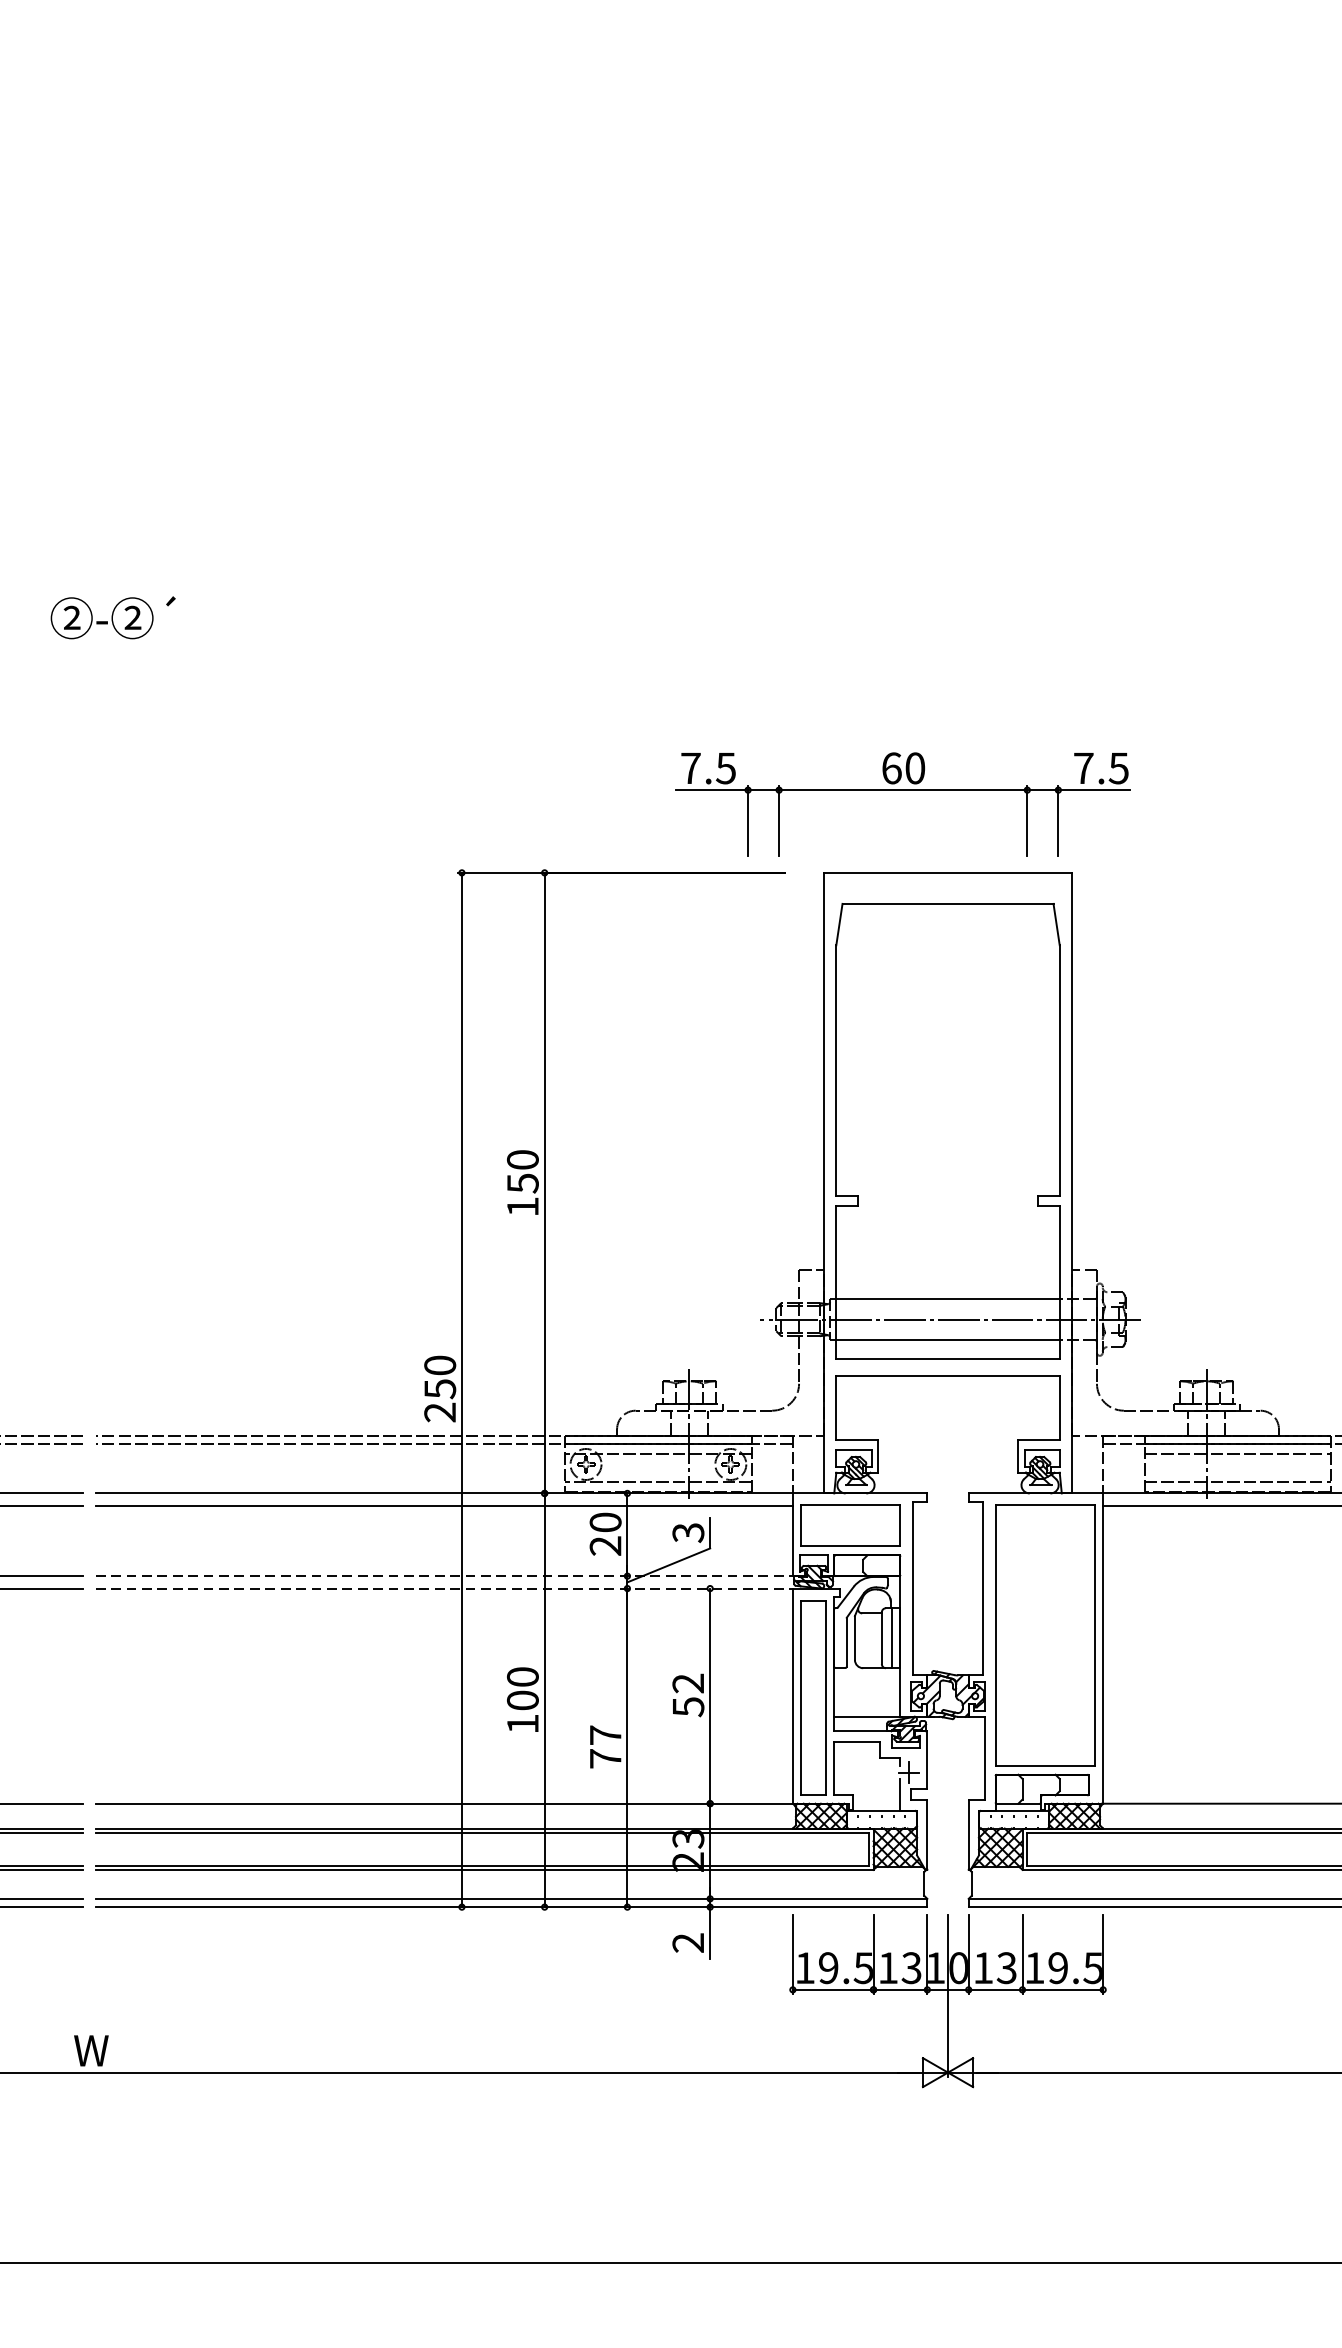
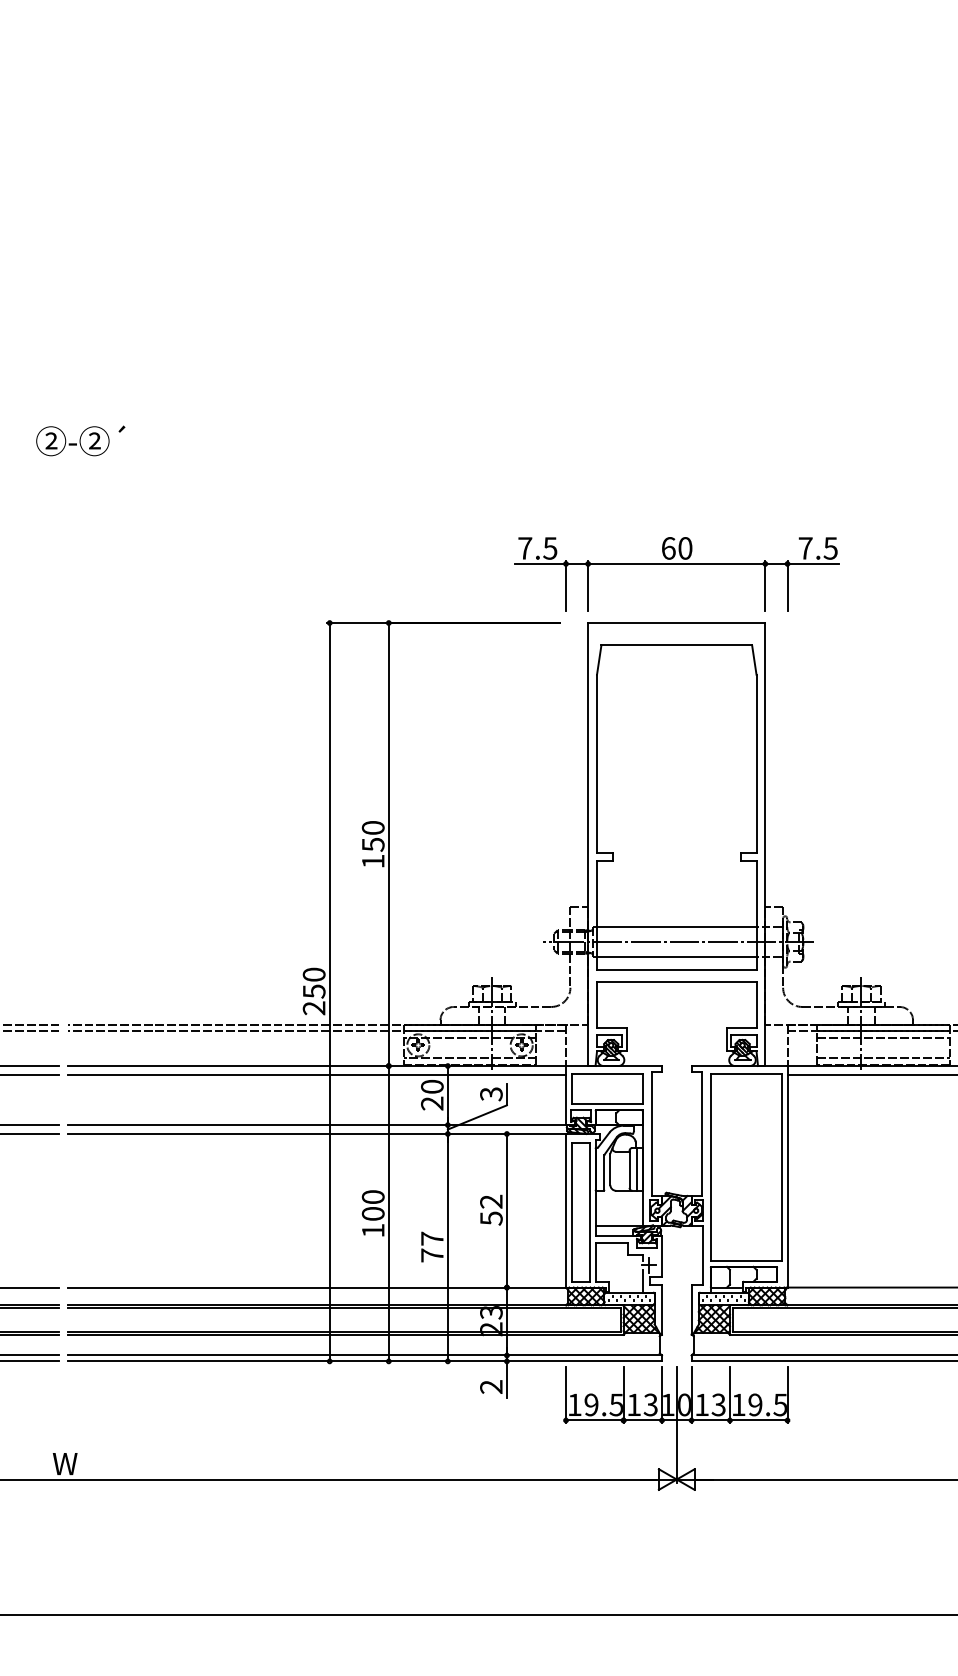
part: (902, 790) -> (676, 564), moved
line: (446, 1576) -> (318, 1125), dashed -> solid
line: (446, 1587) -> (318, 1133), dashed -> solid

